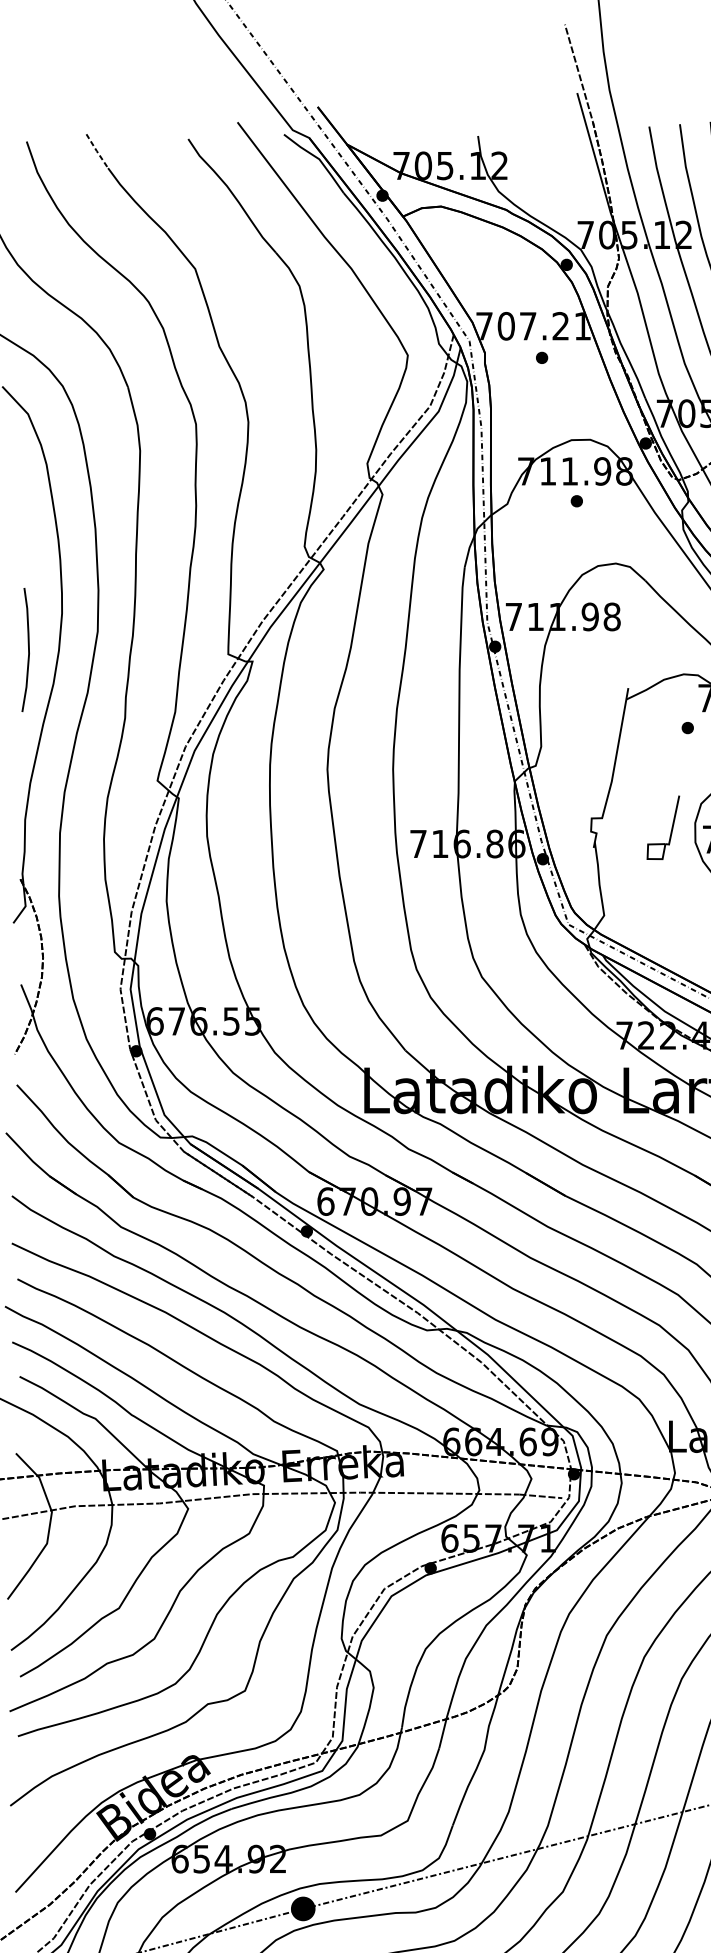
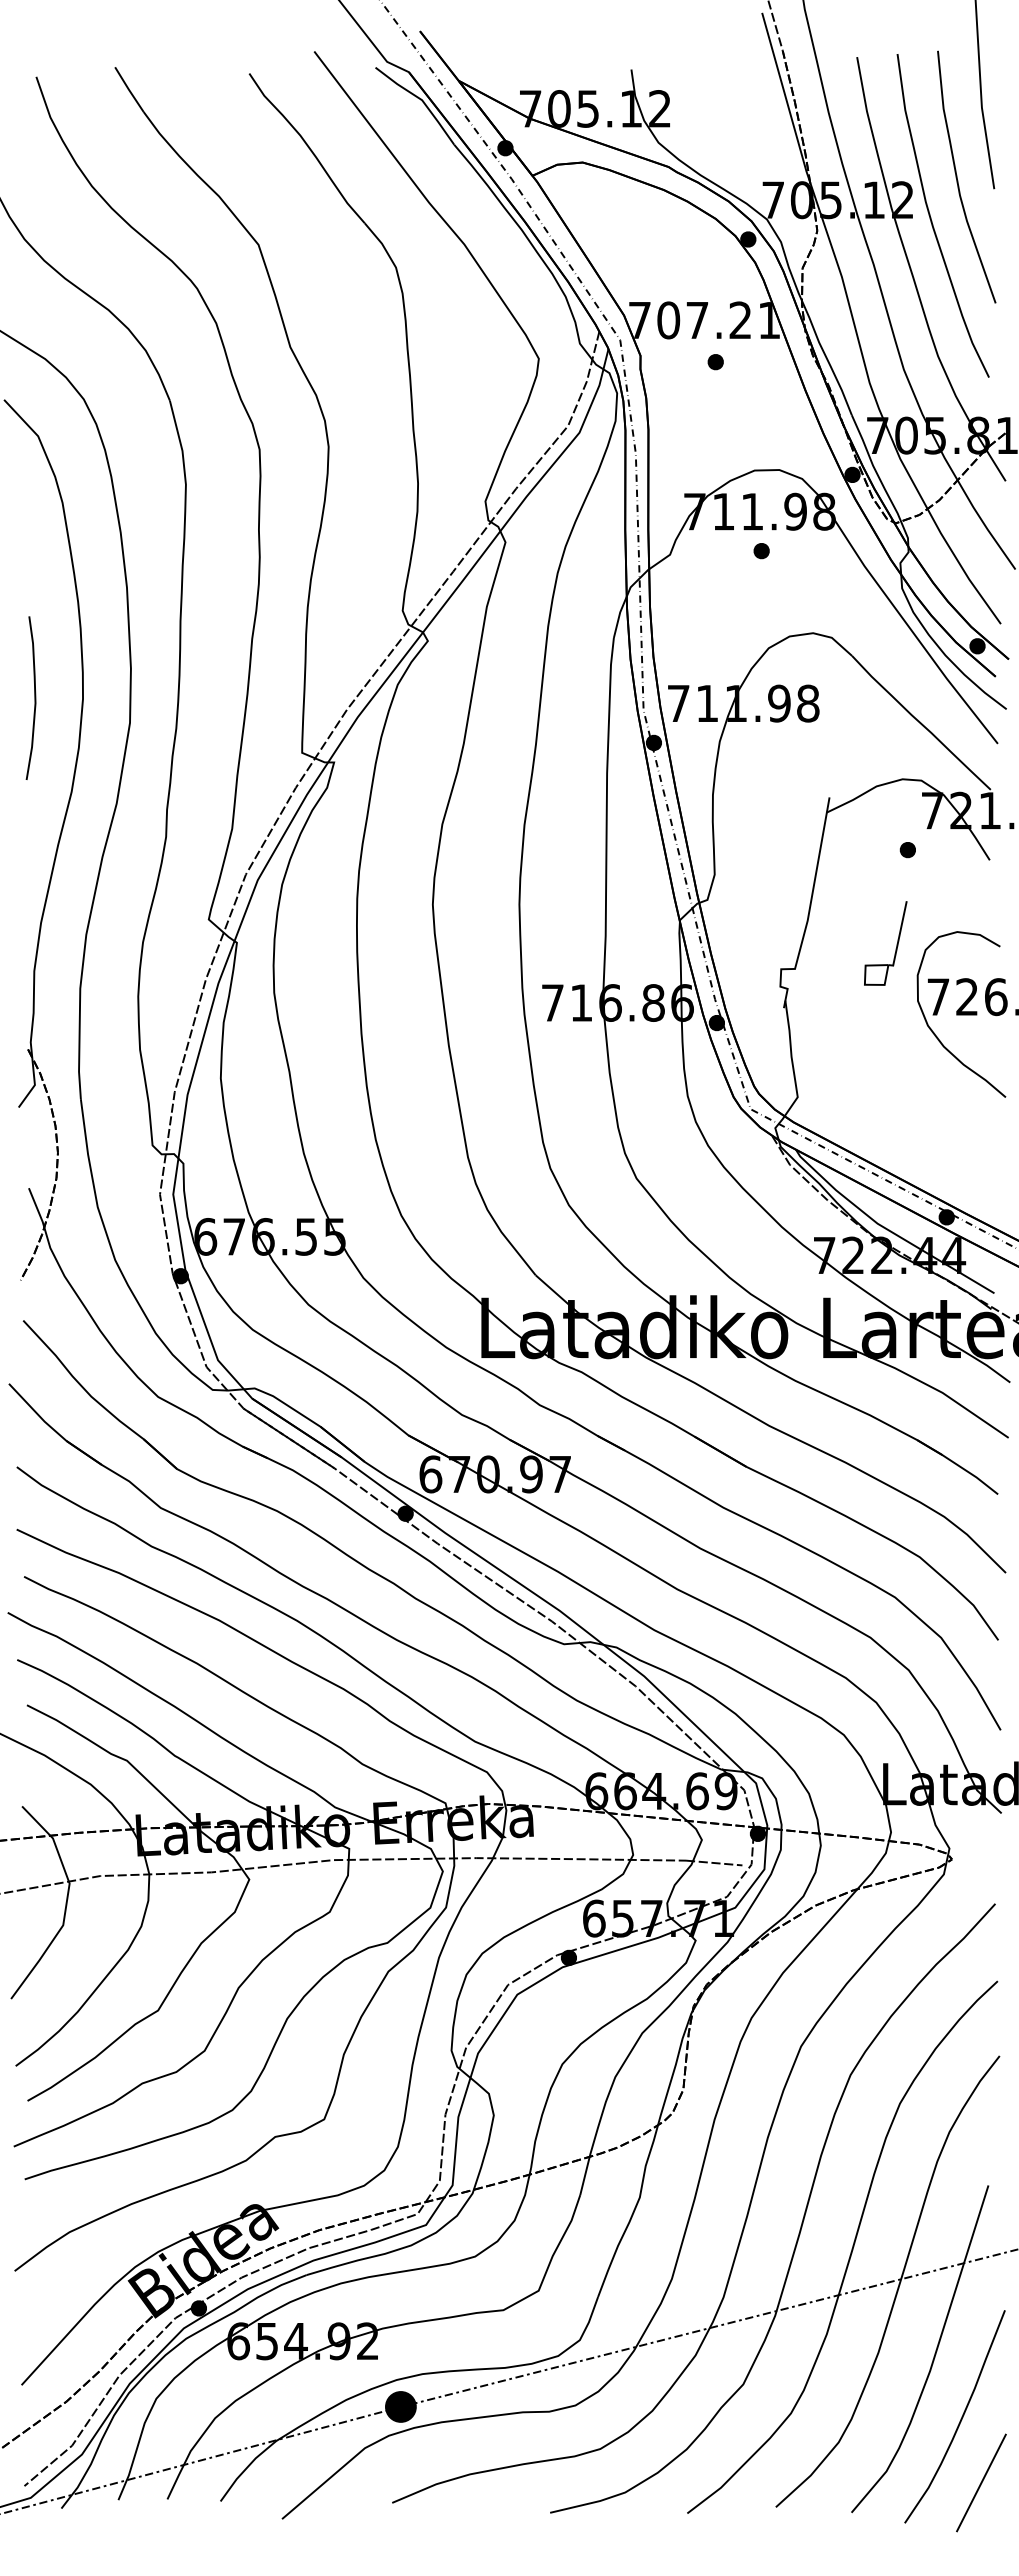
line: (96, 151) -> (128, 89), dashed -> solid
curve: (28, 649) -> (34, 697), moved
part: (671, 828) -> (896, 944), moved

